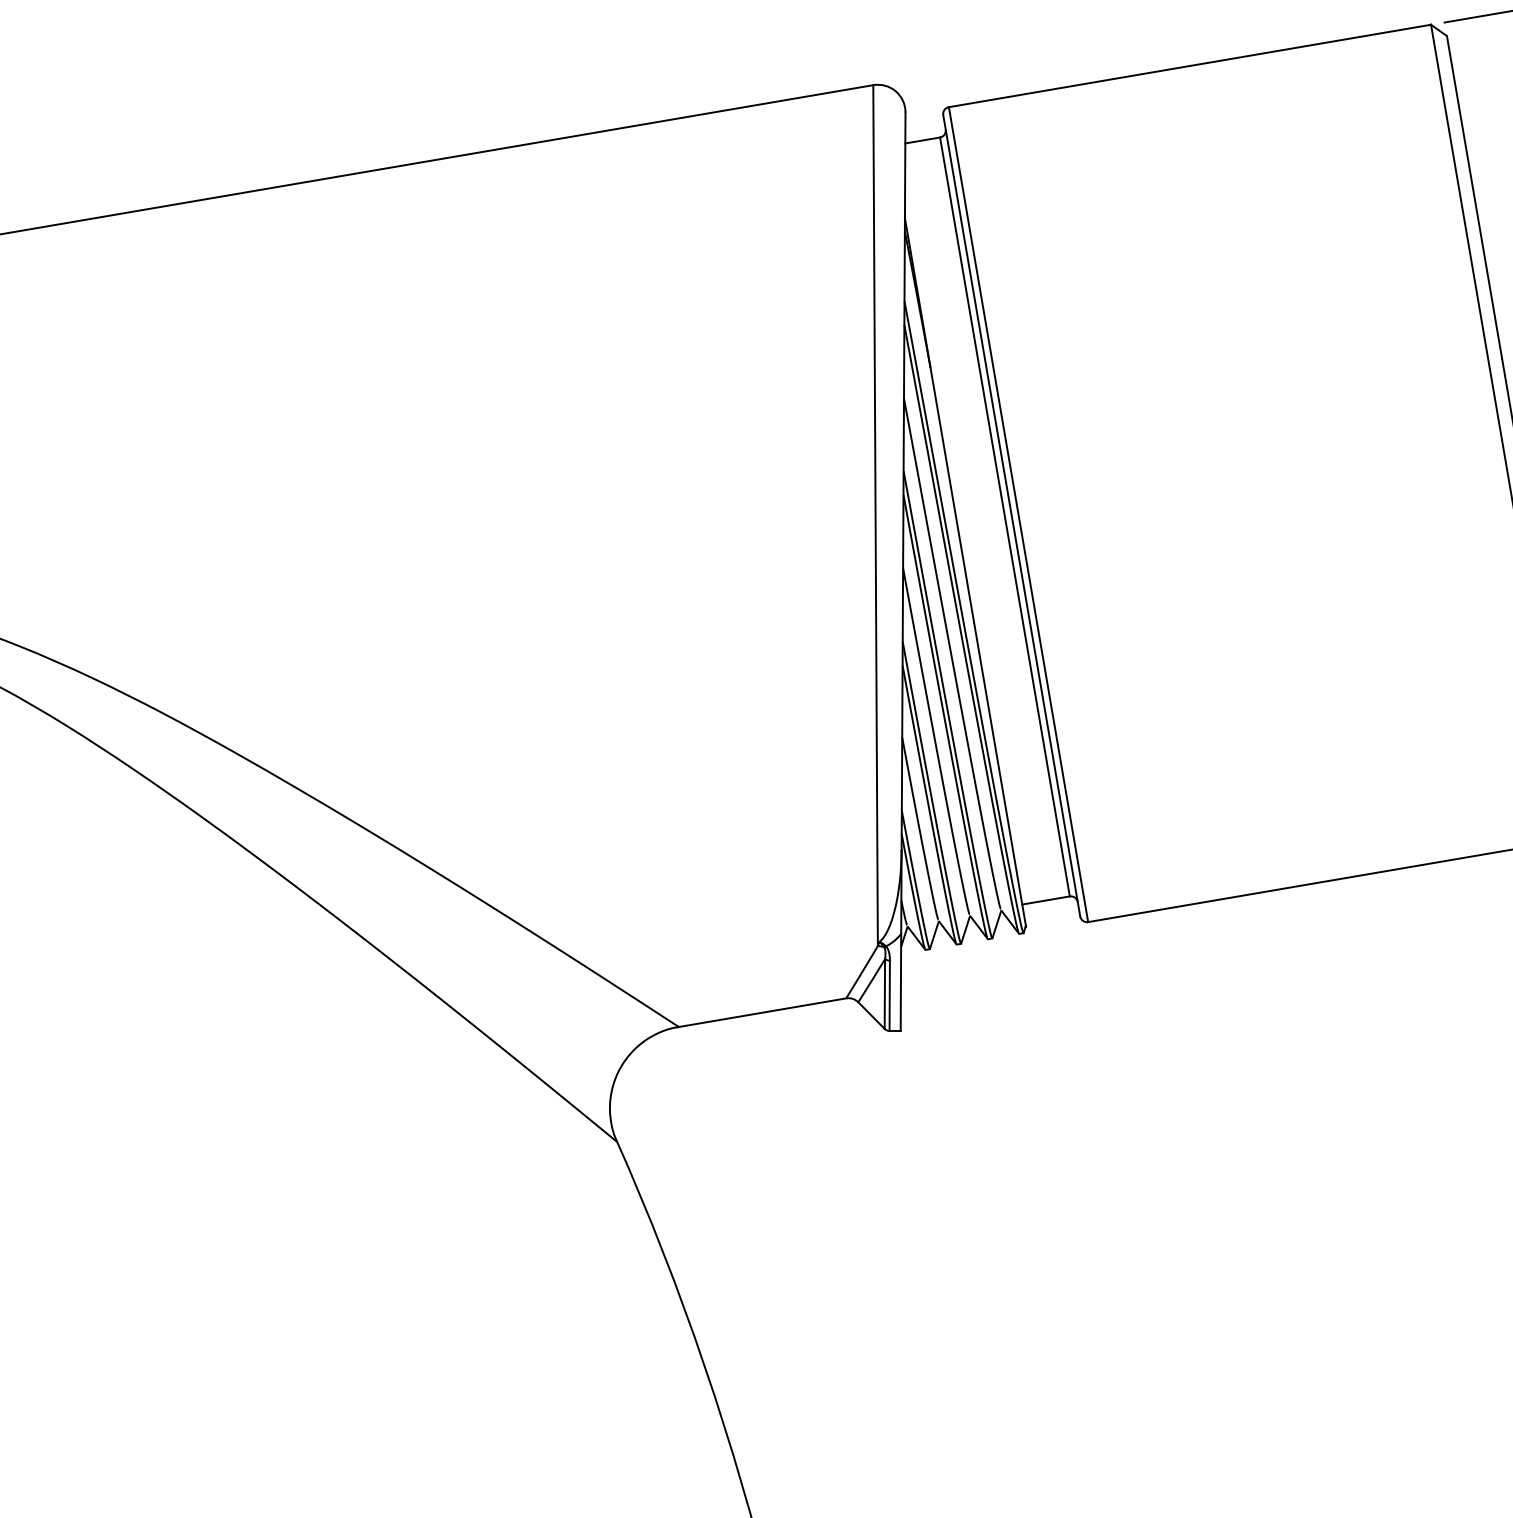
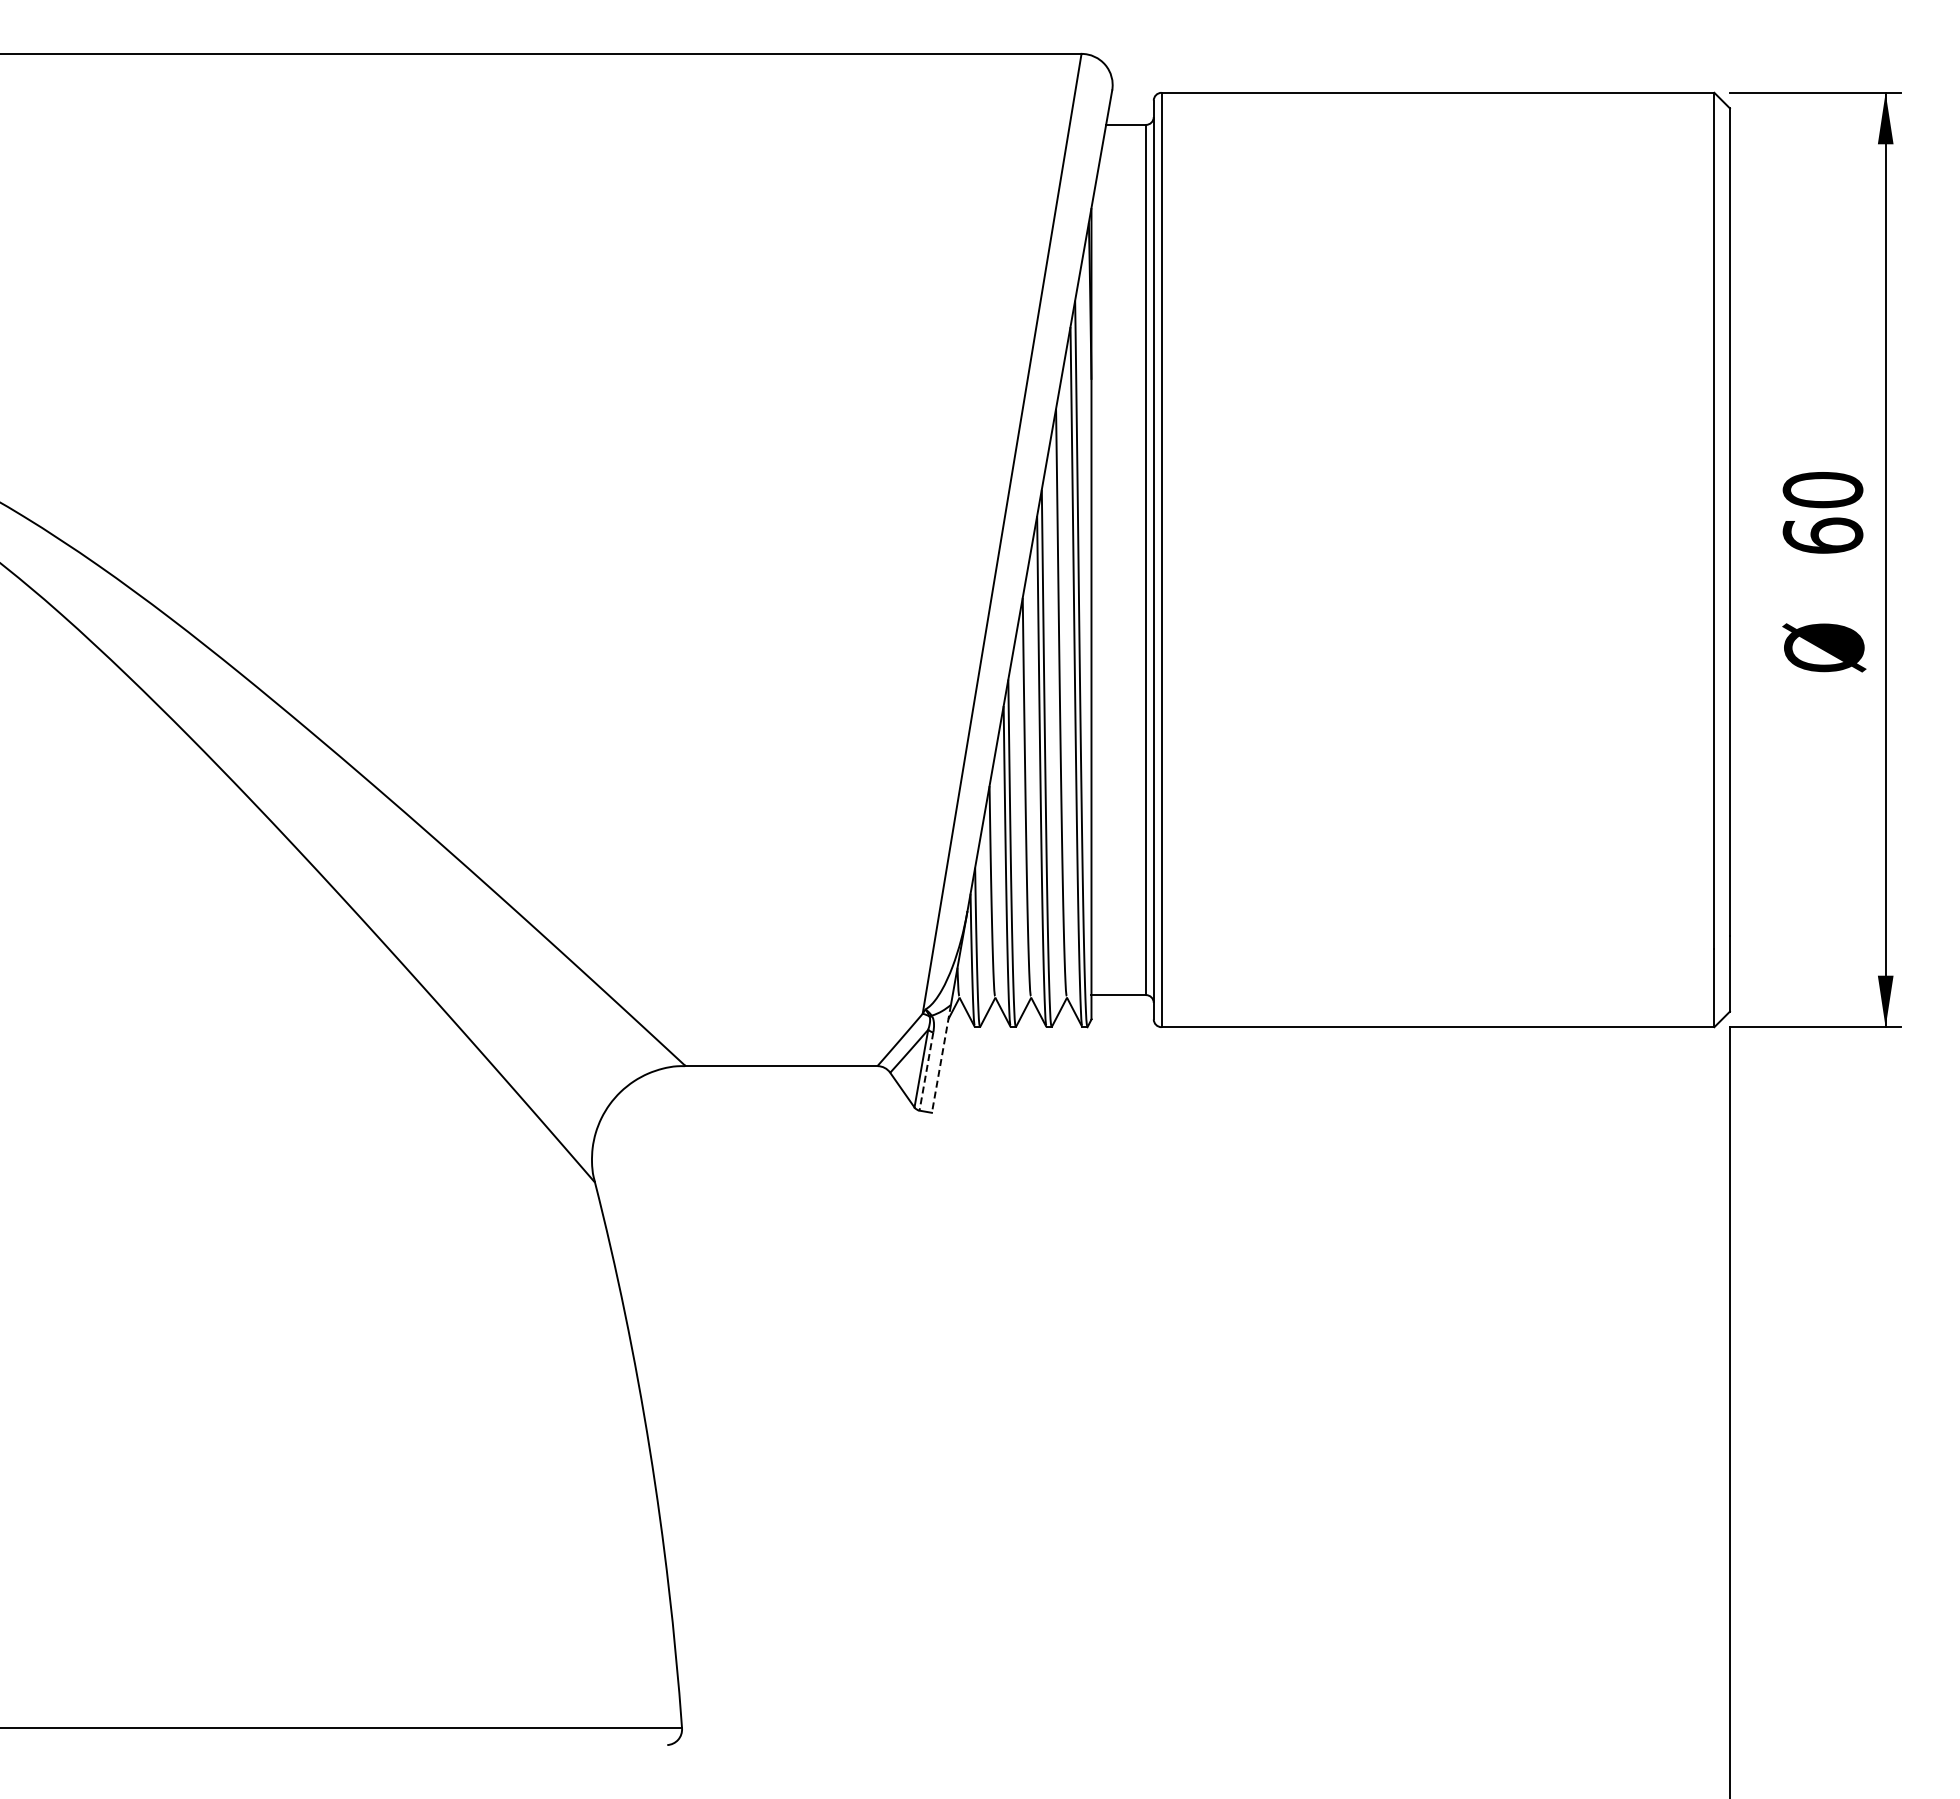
line: (900, 982) -> (941, 1058), solid -> dashed
line: (889, 995) -> (926, 1071), solid -> dashed

